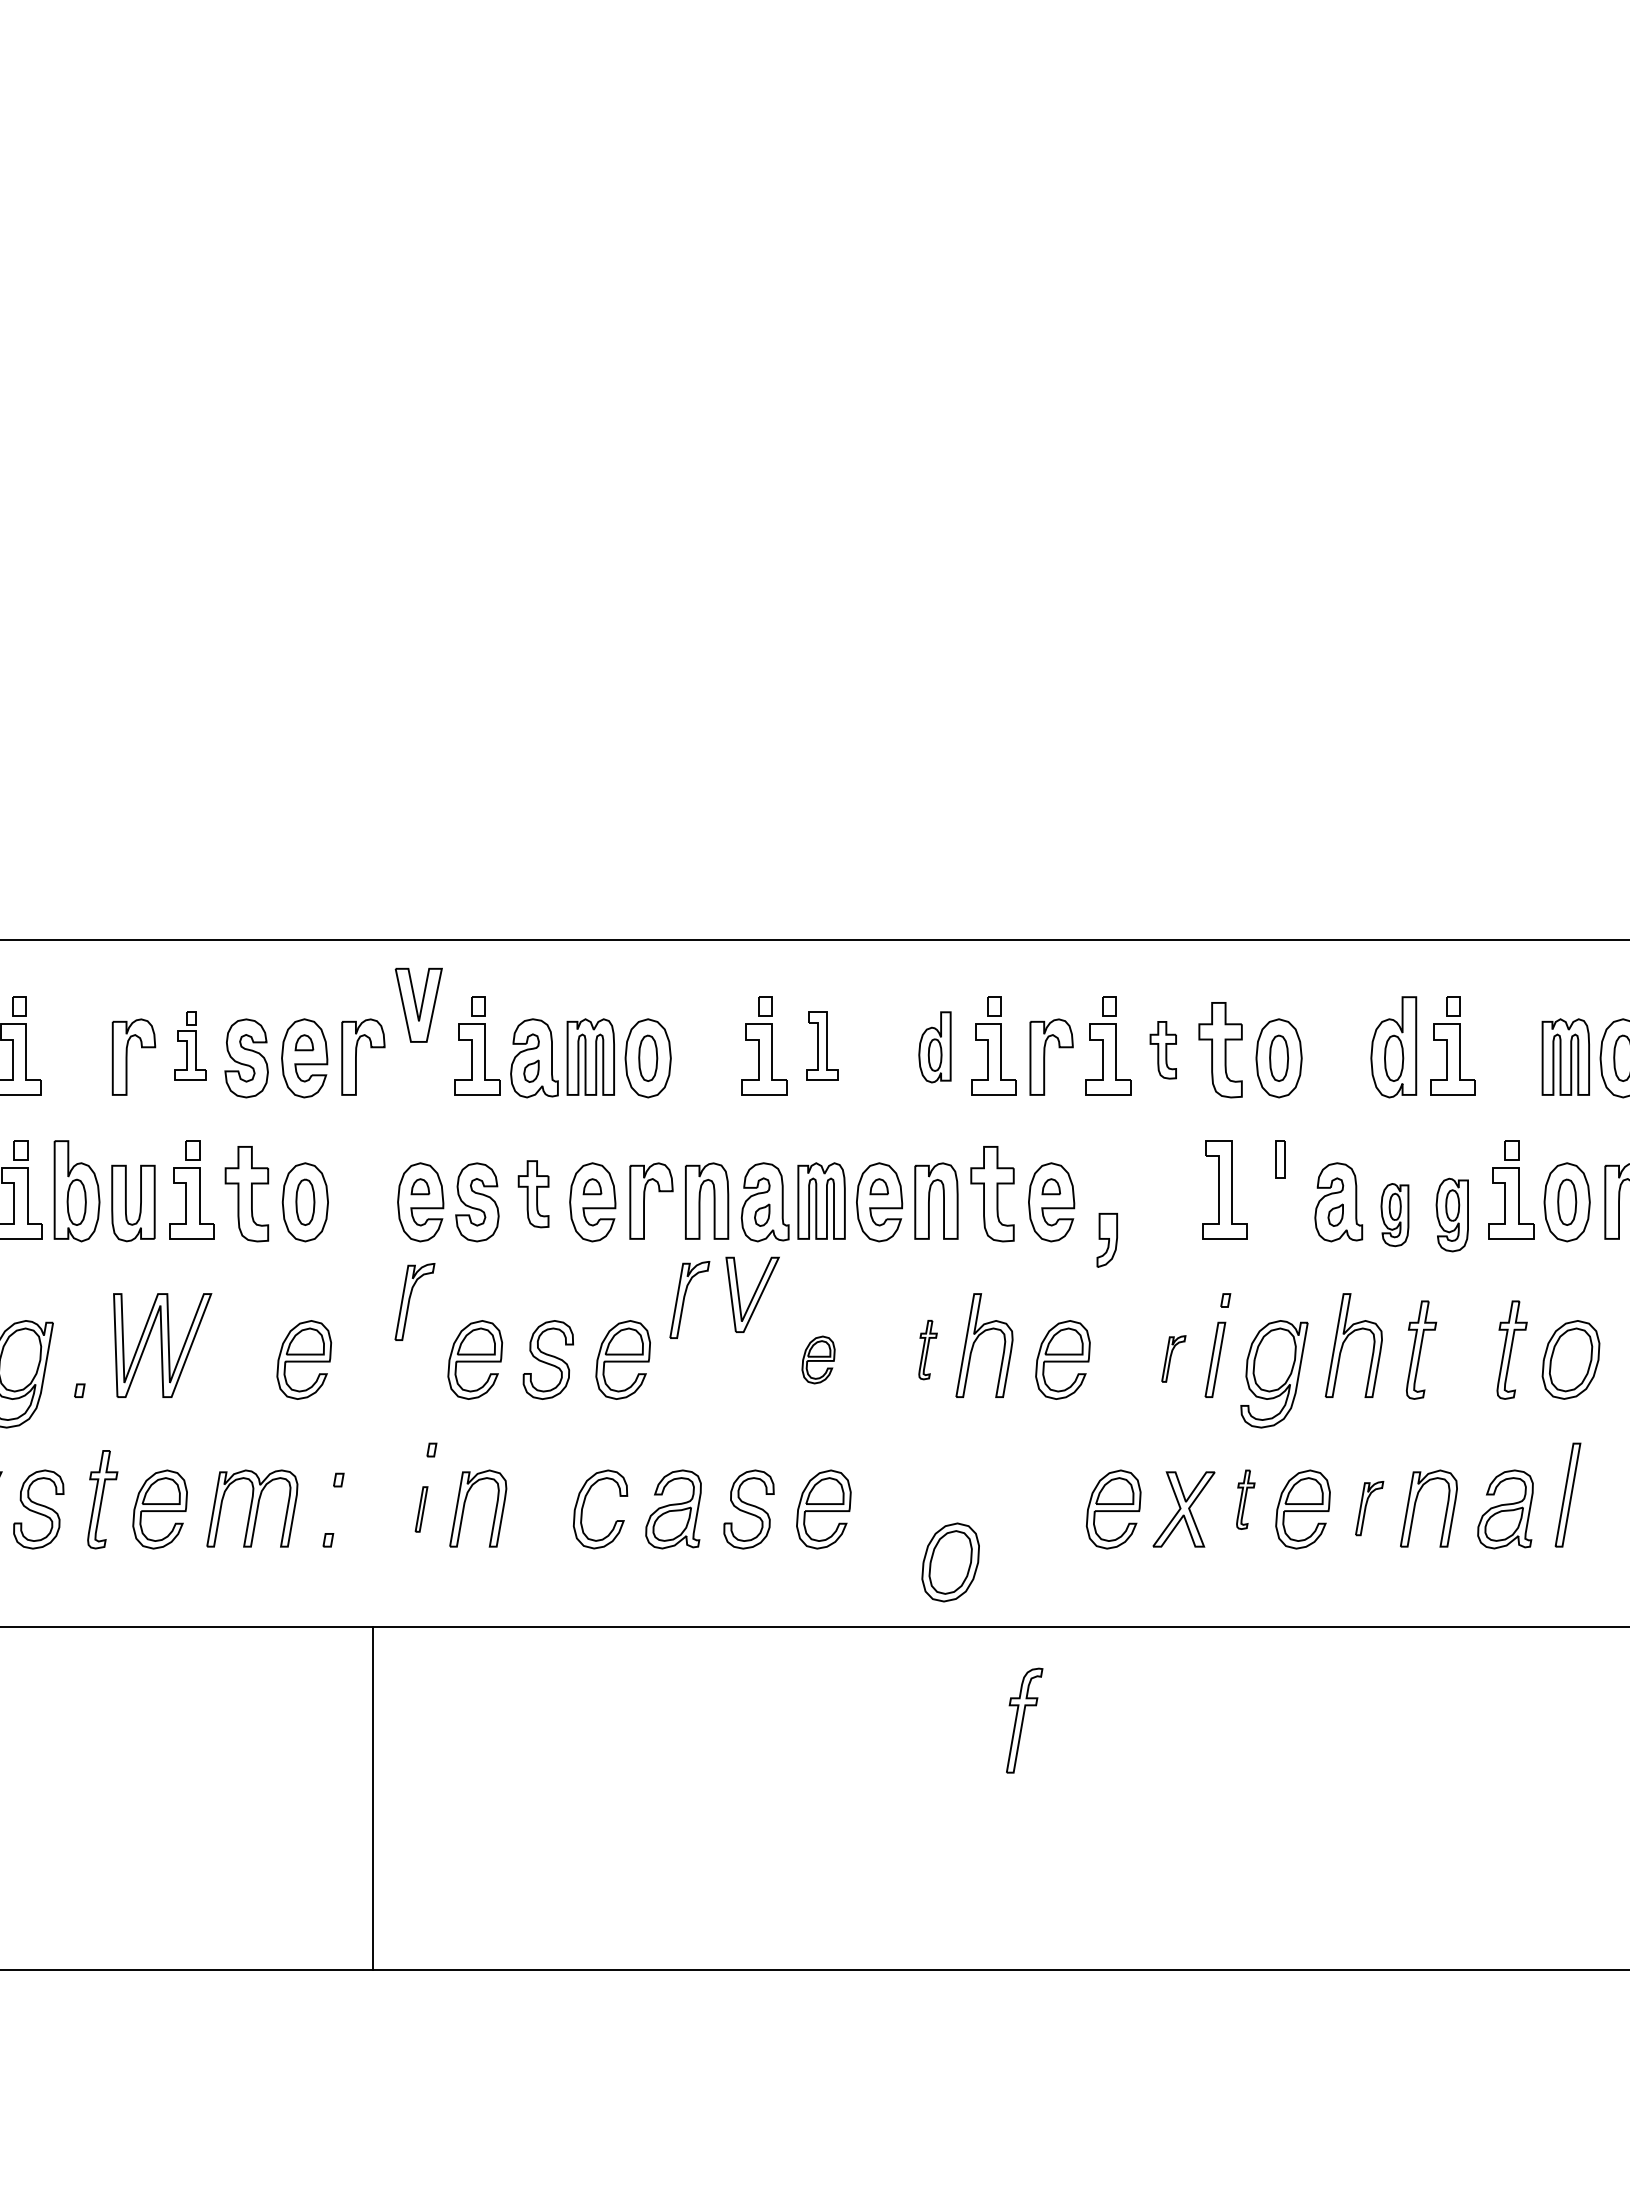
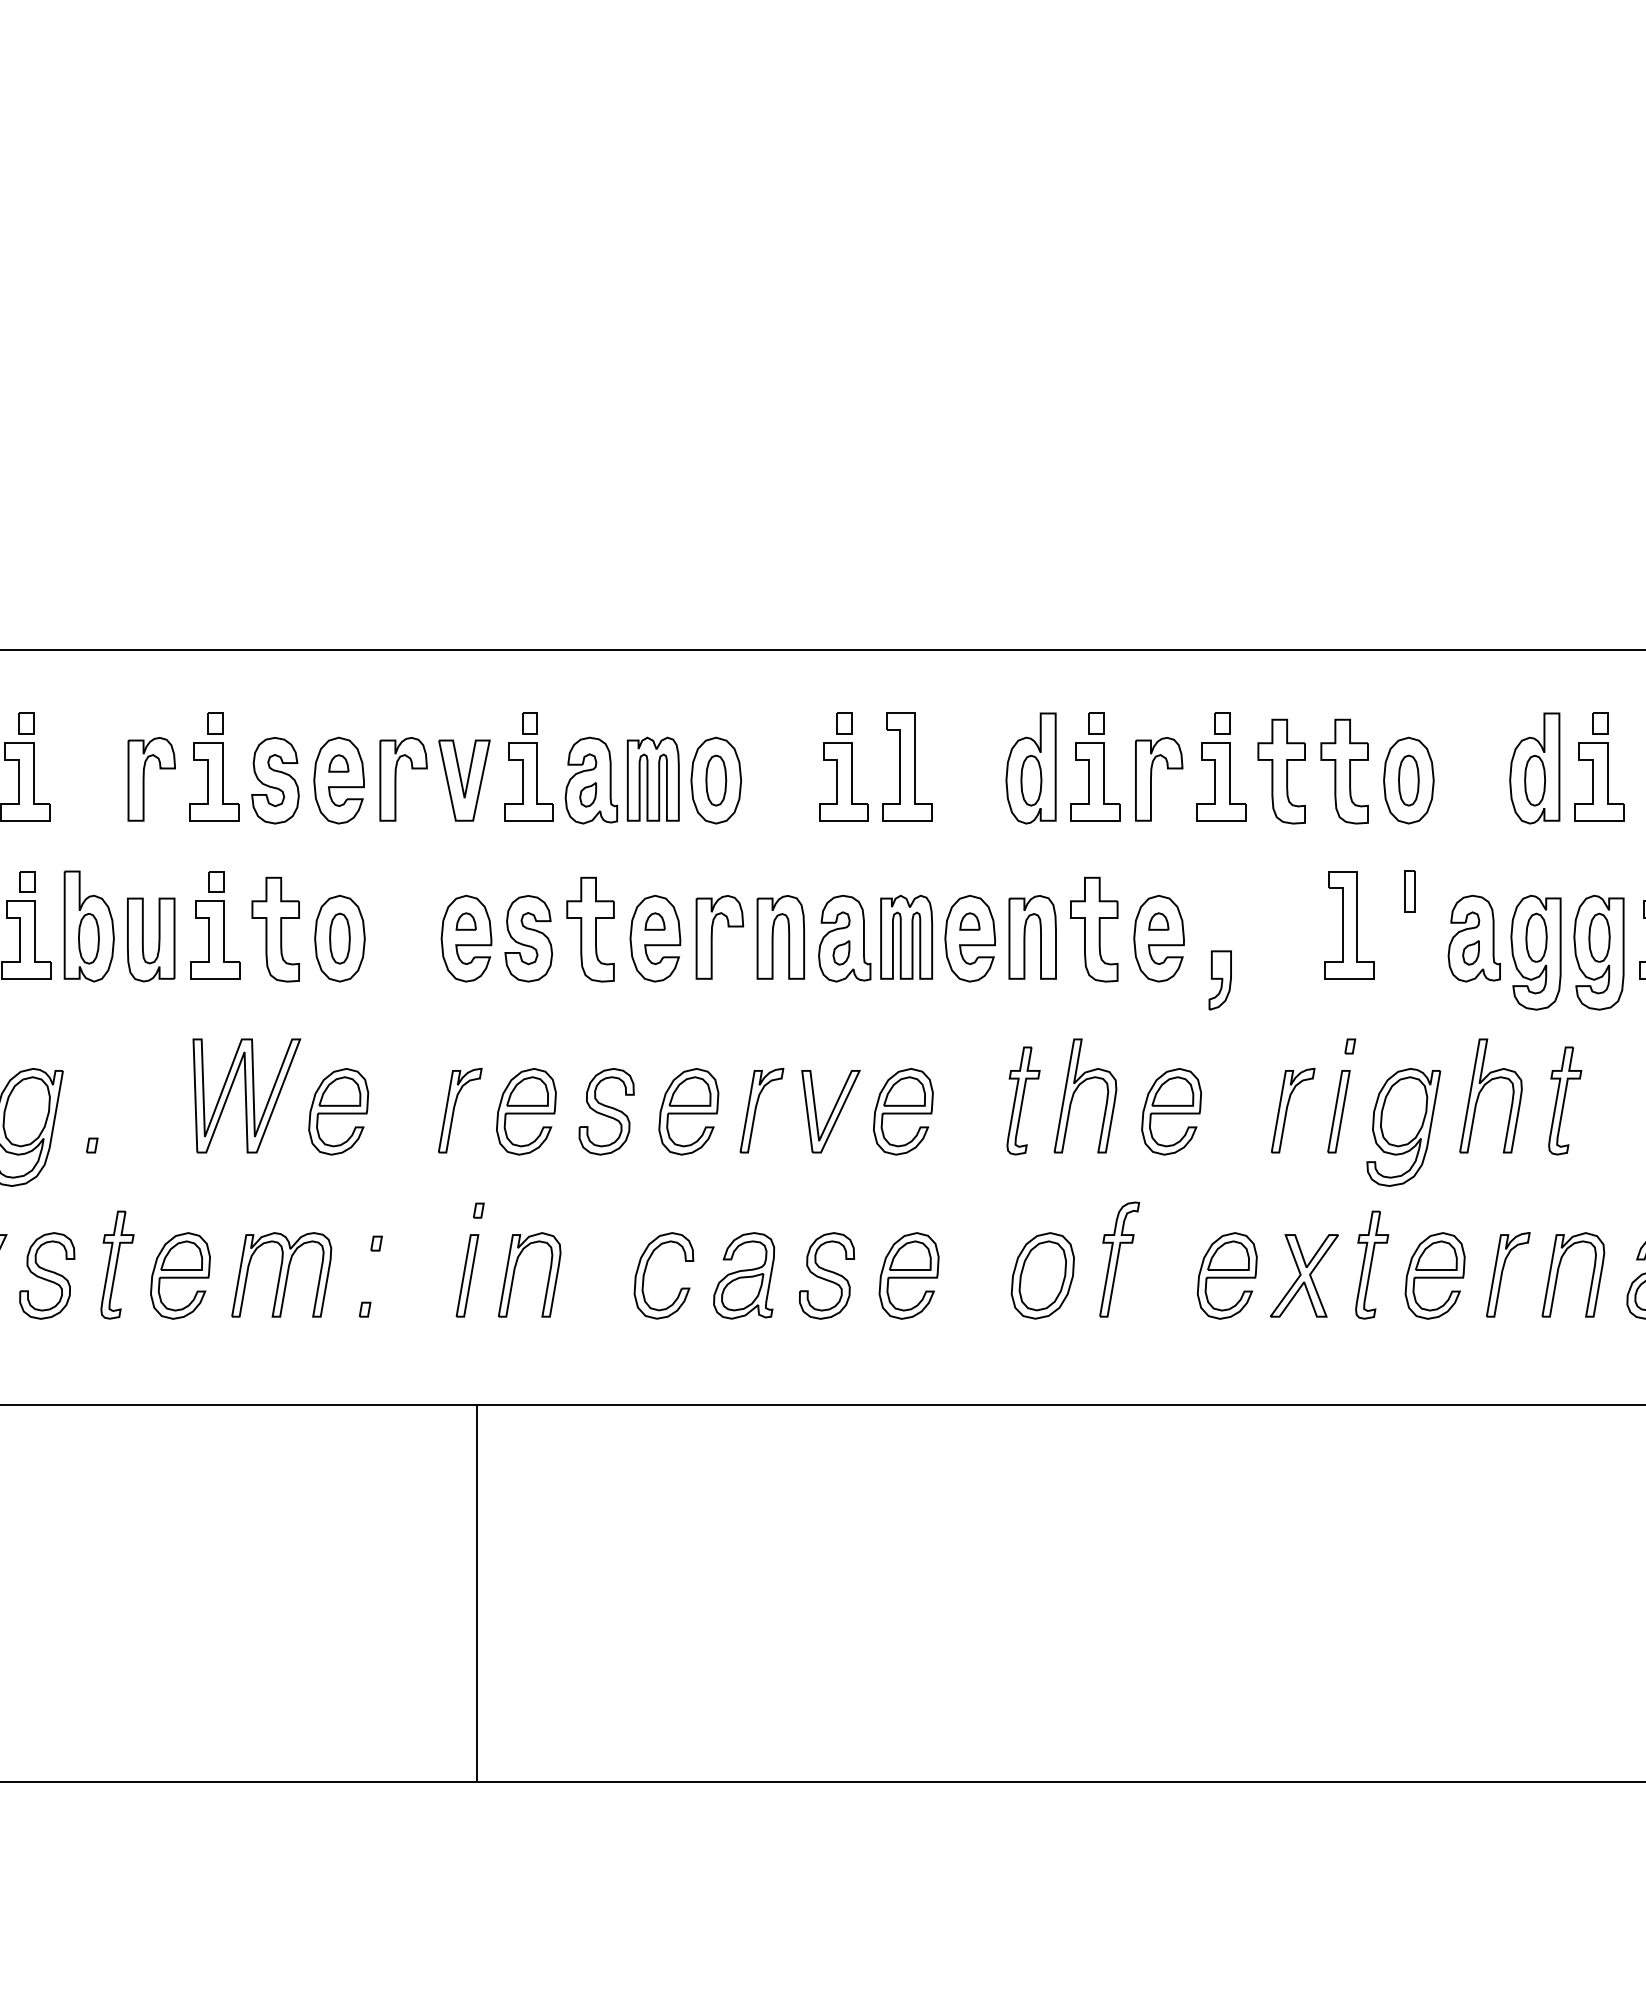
part: (418, 1004) -> (464, 779), moved
part: (190, 1045) -> (213, 766), size x1.43
part: (822, 1045) -> (907, 766), size x1.43
part: (934, 1047) -> (1030, 768), size x1.43
part: (1163, 1050) -> (1281, 772), size x1.67
part: (533, 1194) -> (590, 930), size x1.43
part: (1394, 1214) -> (1535, 952), size x1.67
part: (1452, 1214) -> (1599, 952), size x1.43
part: (752, 1294) -> (830, 1111), moved
part: (689, 1299) -> (761, 1110), moved
part: (414, 1301) -> (459, 1110), moved
part: (162, 1345) -> (246, 1095), moved
part: (927, 1349) -> (1022, 1100), size x1.67
part: (1173, 1358) -> (1292, 1110), size x1.67
part: (818, 1359) -> (903, 1111), size x1.67
part: (1245, 1499) -> (1371, 1264), size x1.67
part: (1369, 1508) -> (1508, 1274), size x1.43
part: (421, 1509) -> (467, 1275), size x1.67
part: (950, 1562) -> (1042, 1275), moved
part: (1024, 1720) -> (1119, 1259), moved
line: (373, 1798) -> (477, 1593), moved

